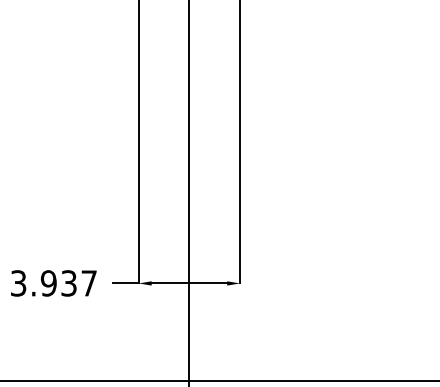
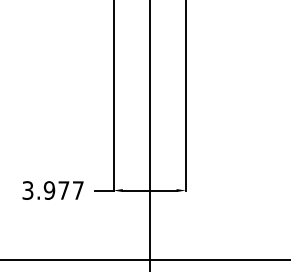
text: (68, 283) -> (63, 190), 3.937 -> 3.977

